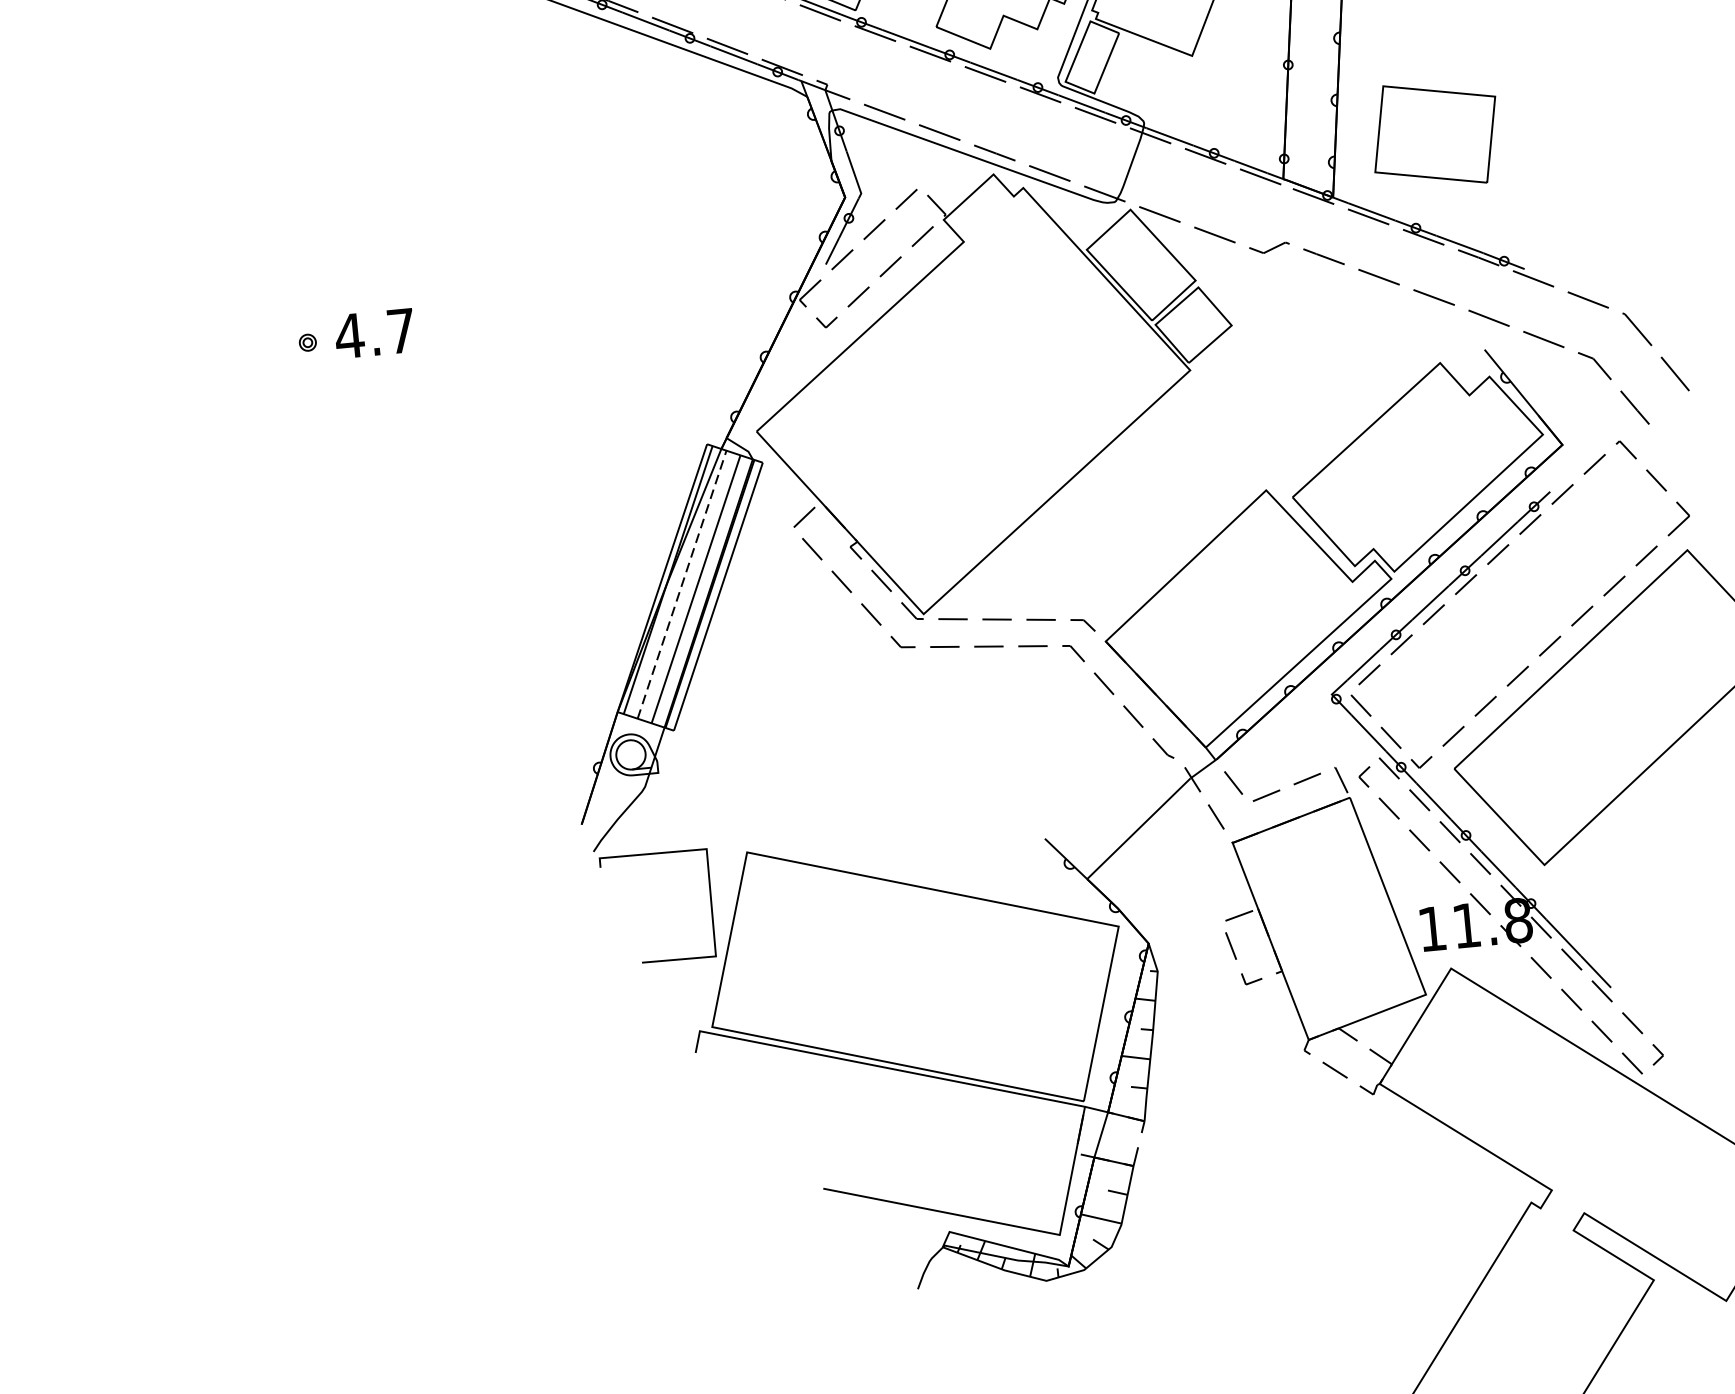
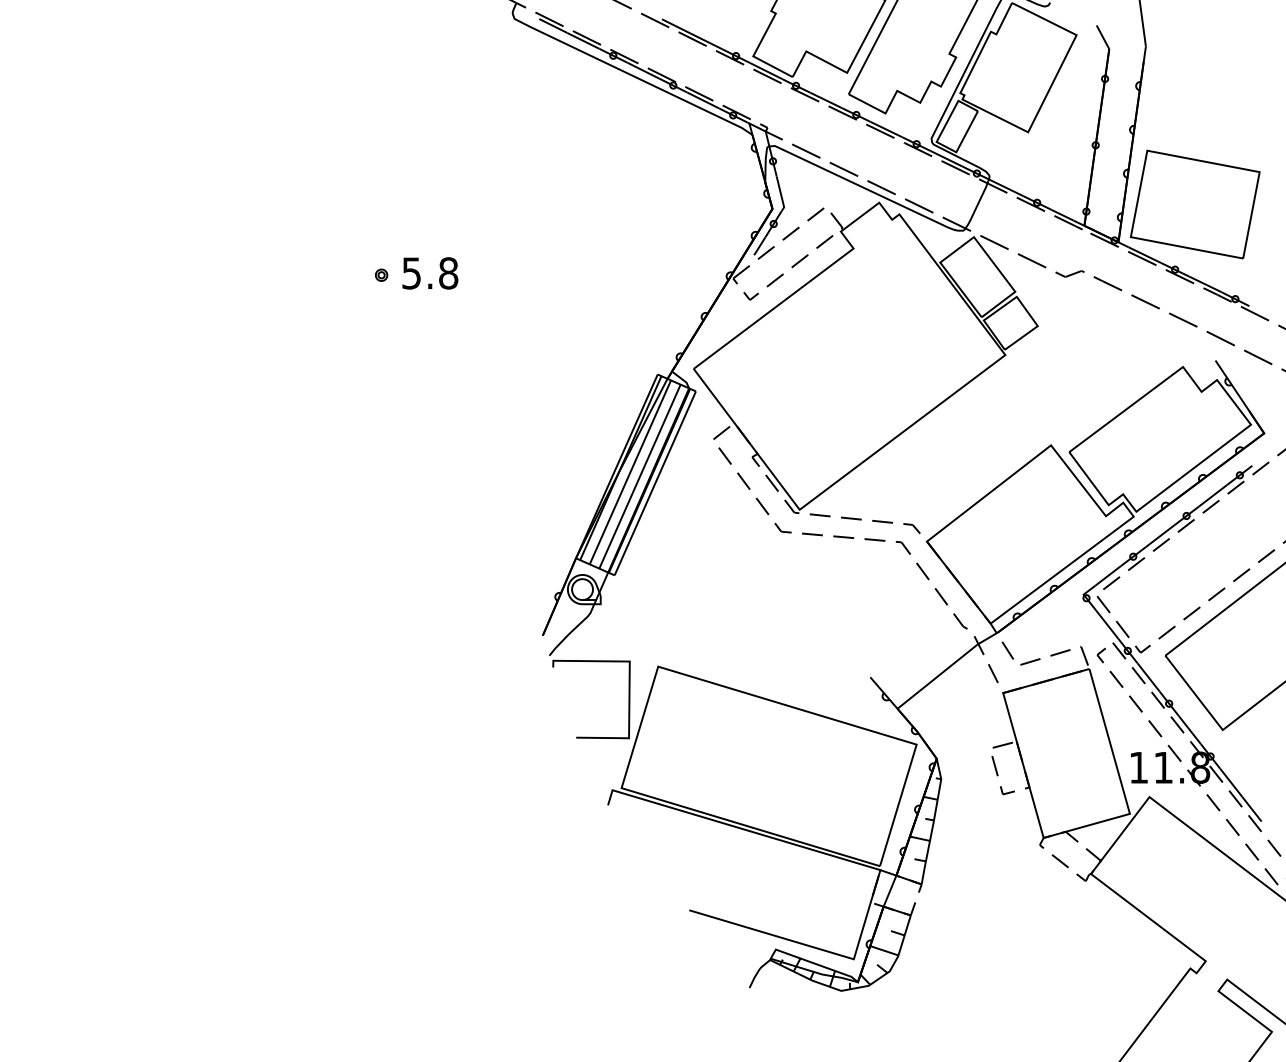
part: (1434, 134) -> (1194, 204), size x1.43
text: (374, 333) -> (429, 273), 4.7 -> 5.8
line: (682, 584) -> (630, 472), dashed -> solid

